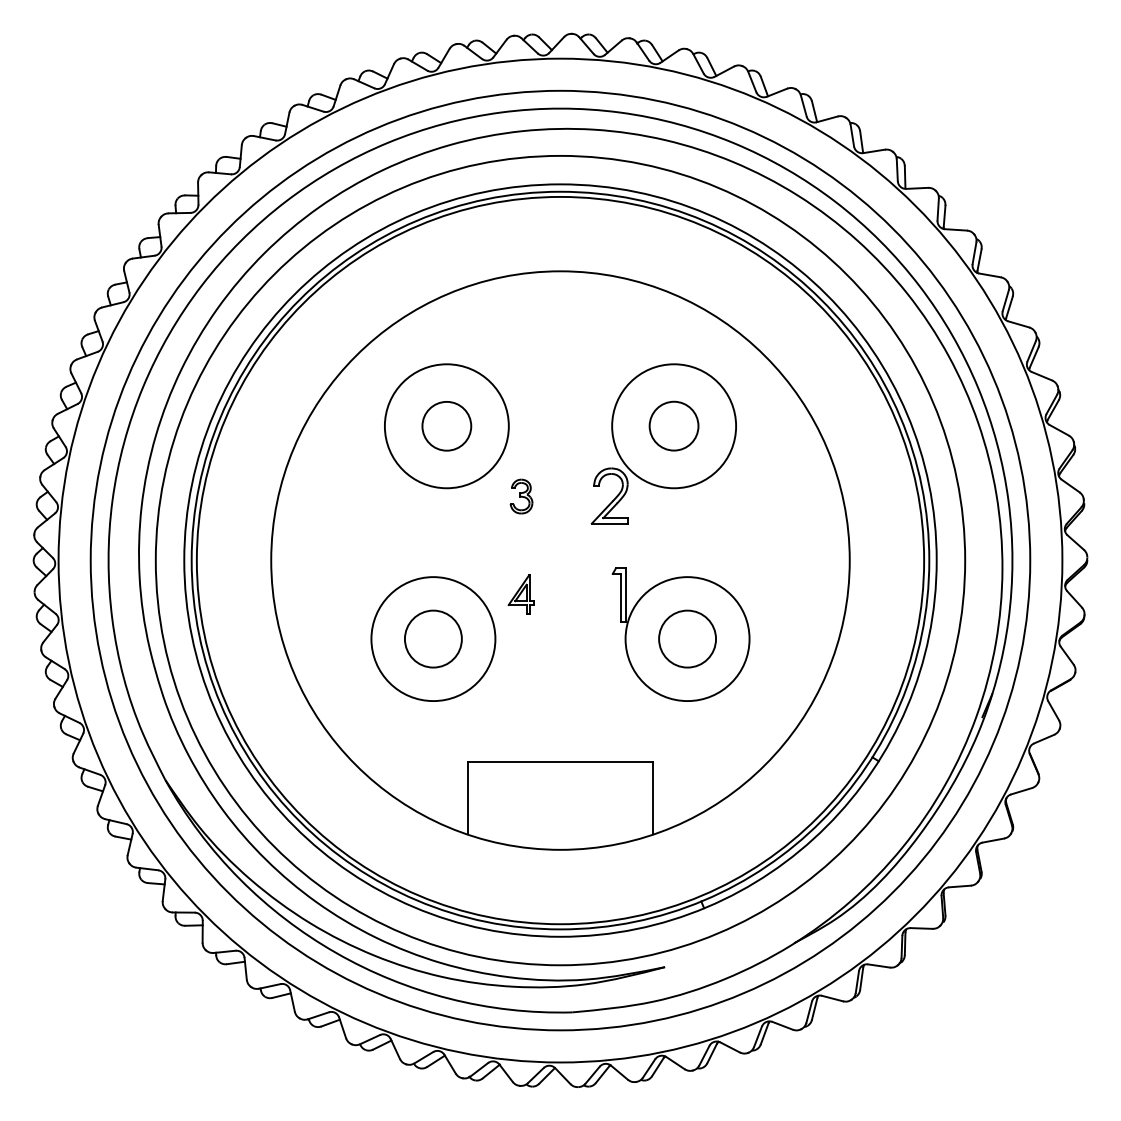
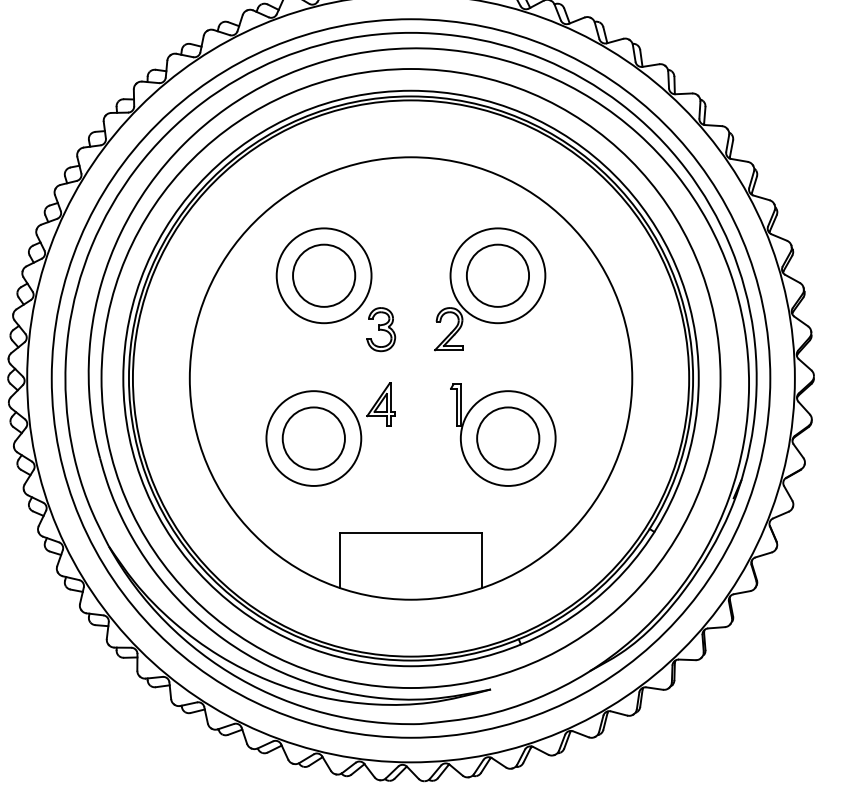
circle: (446, 425) -> (323, 275), size x1.67
circle: (673, 425) -> (497, 275), size x1.67
part: (521, 496) -> (381, 329), size x1.67
part: (521, 593) -> (381, 403), size x1.43
circle: (433, 638) -> (313, 438), size x1.43
circle: (687, 638) -> (508, 438), size x1.43

